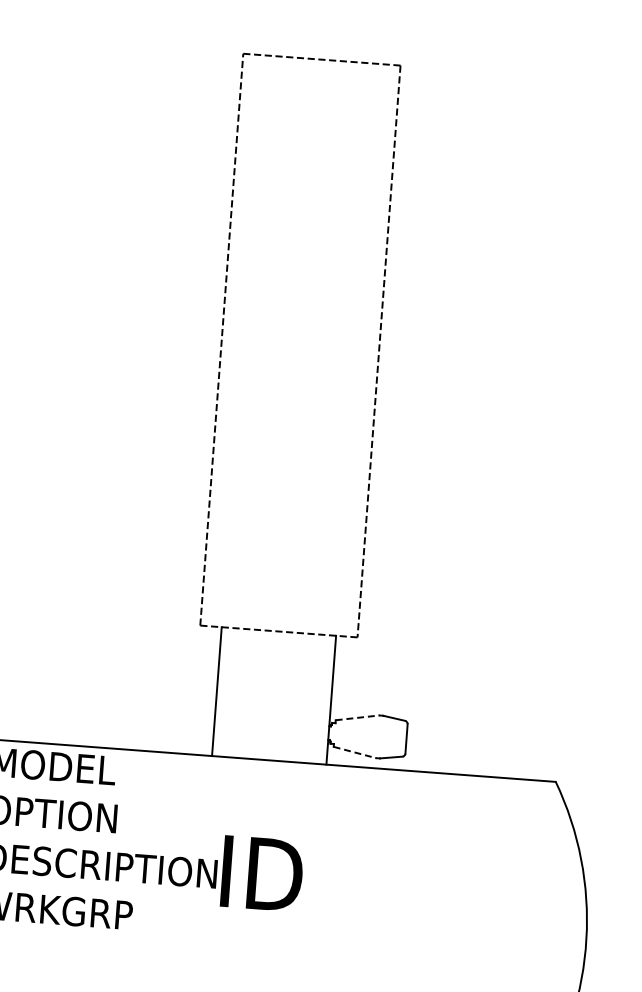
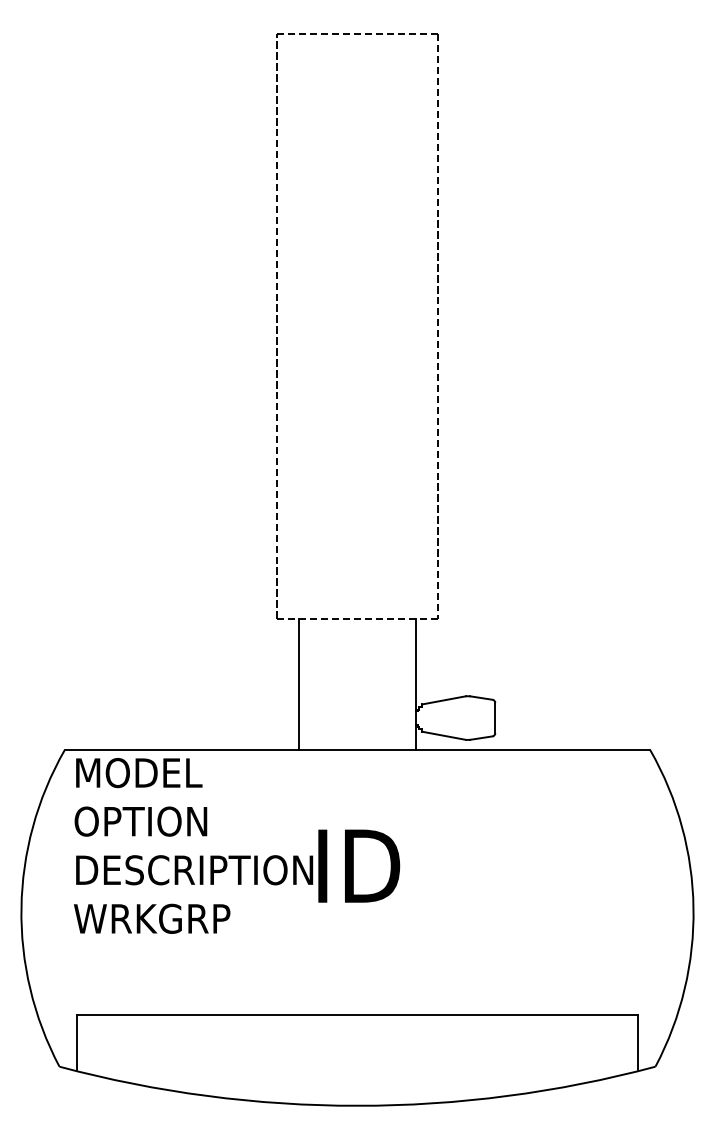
line: (358, 718) -> (444, 700), dashed -> solid
line: (355, 752) -> (444, 735), dashed -> solid

